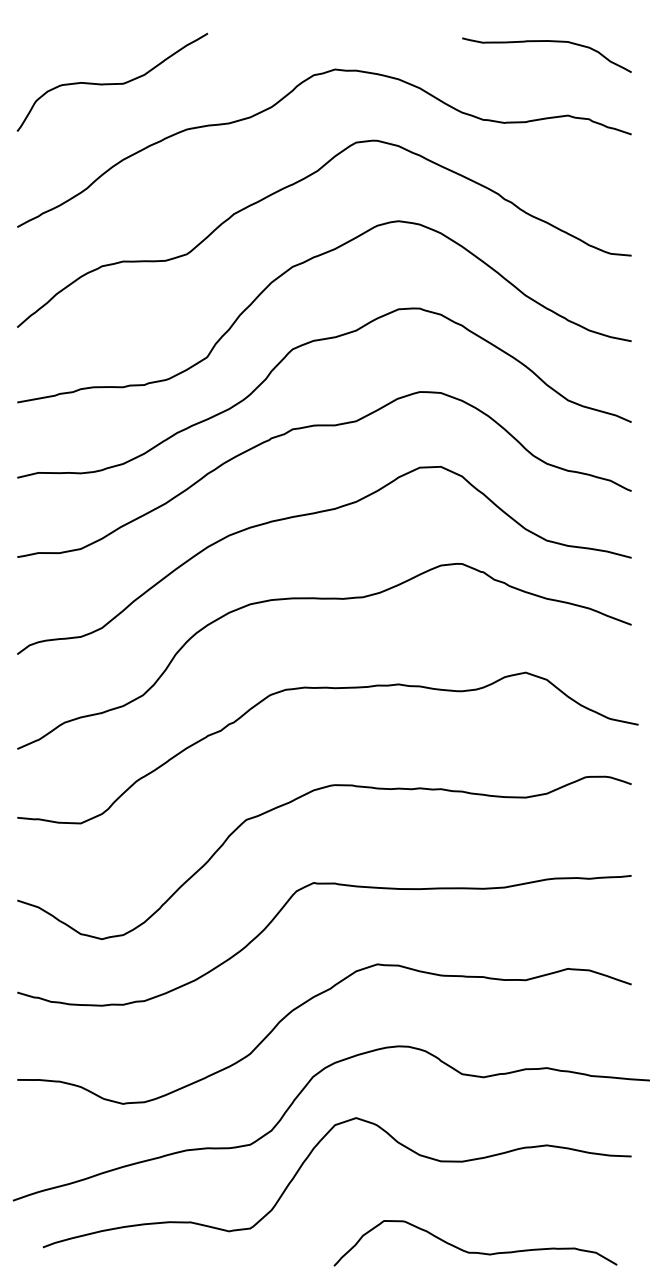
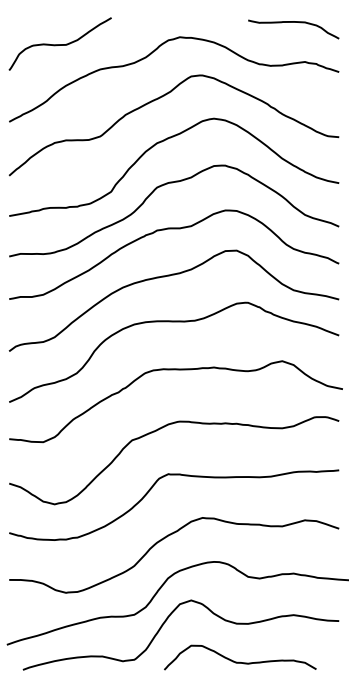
curve: (473, 1250) -> (239, 661), moved

